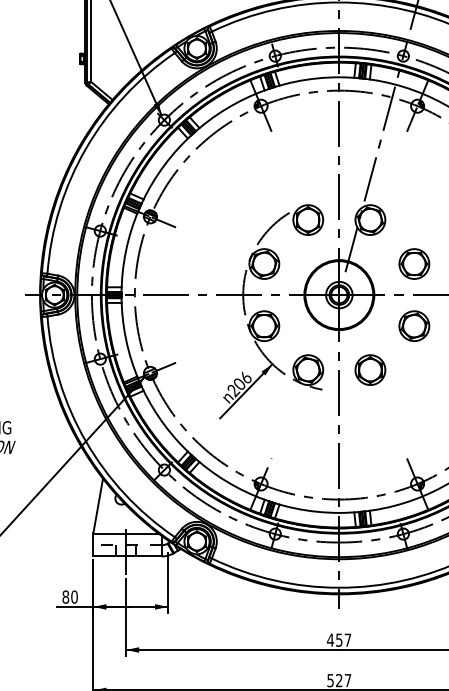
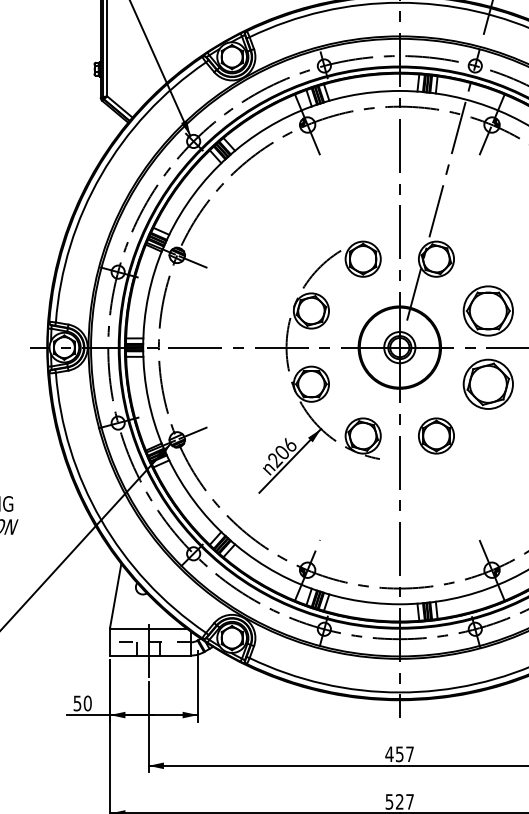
part: (413, 263) -> (487, 310), size x1.4
part: (413, 325) -> (487, 383), size x1.4
text: (65, 597) -> (77, 703), 80 -> 50

